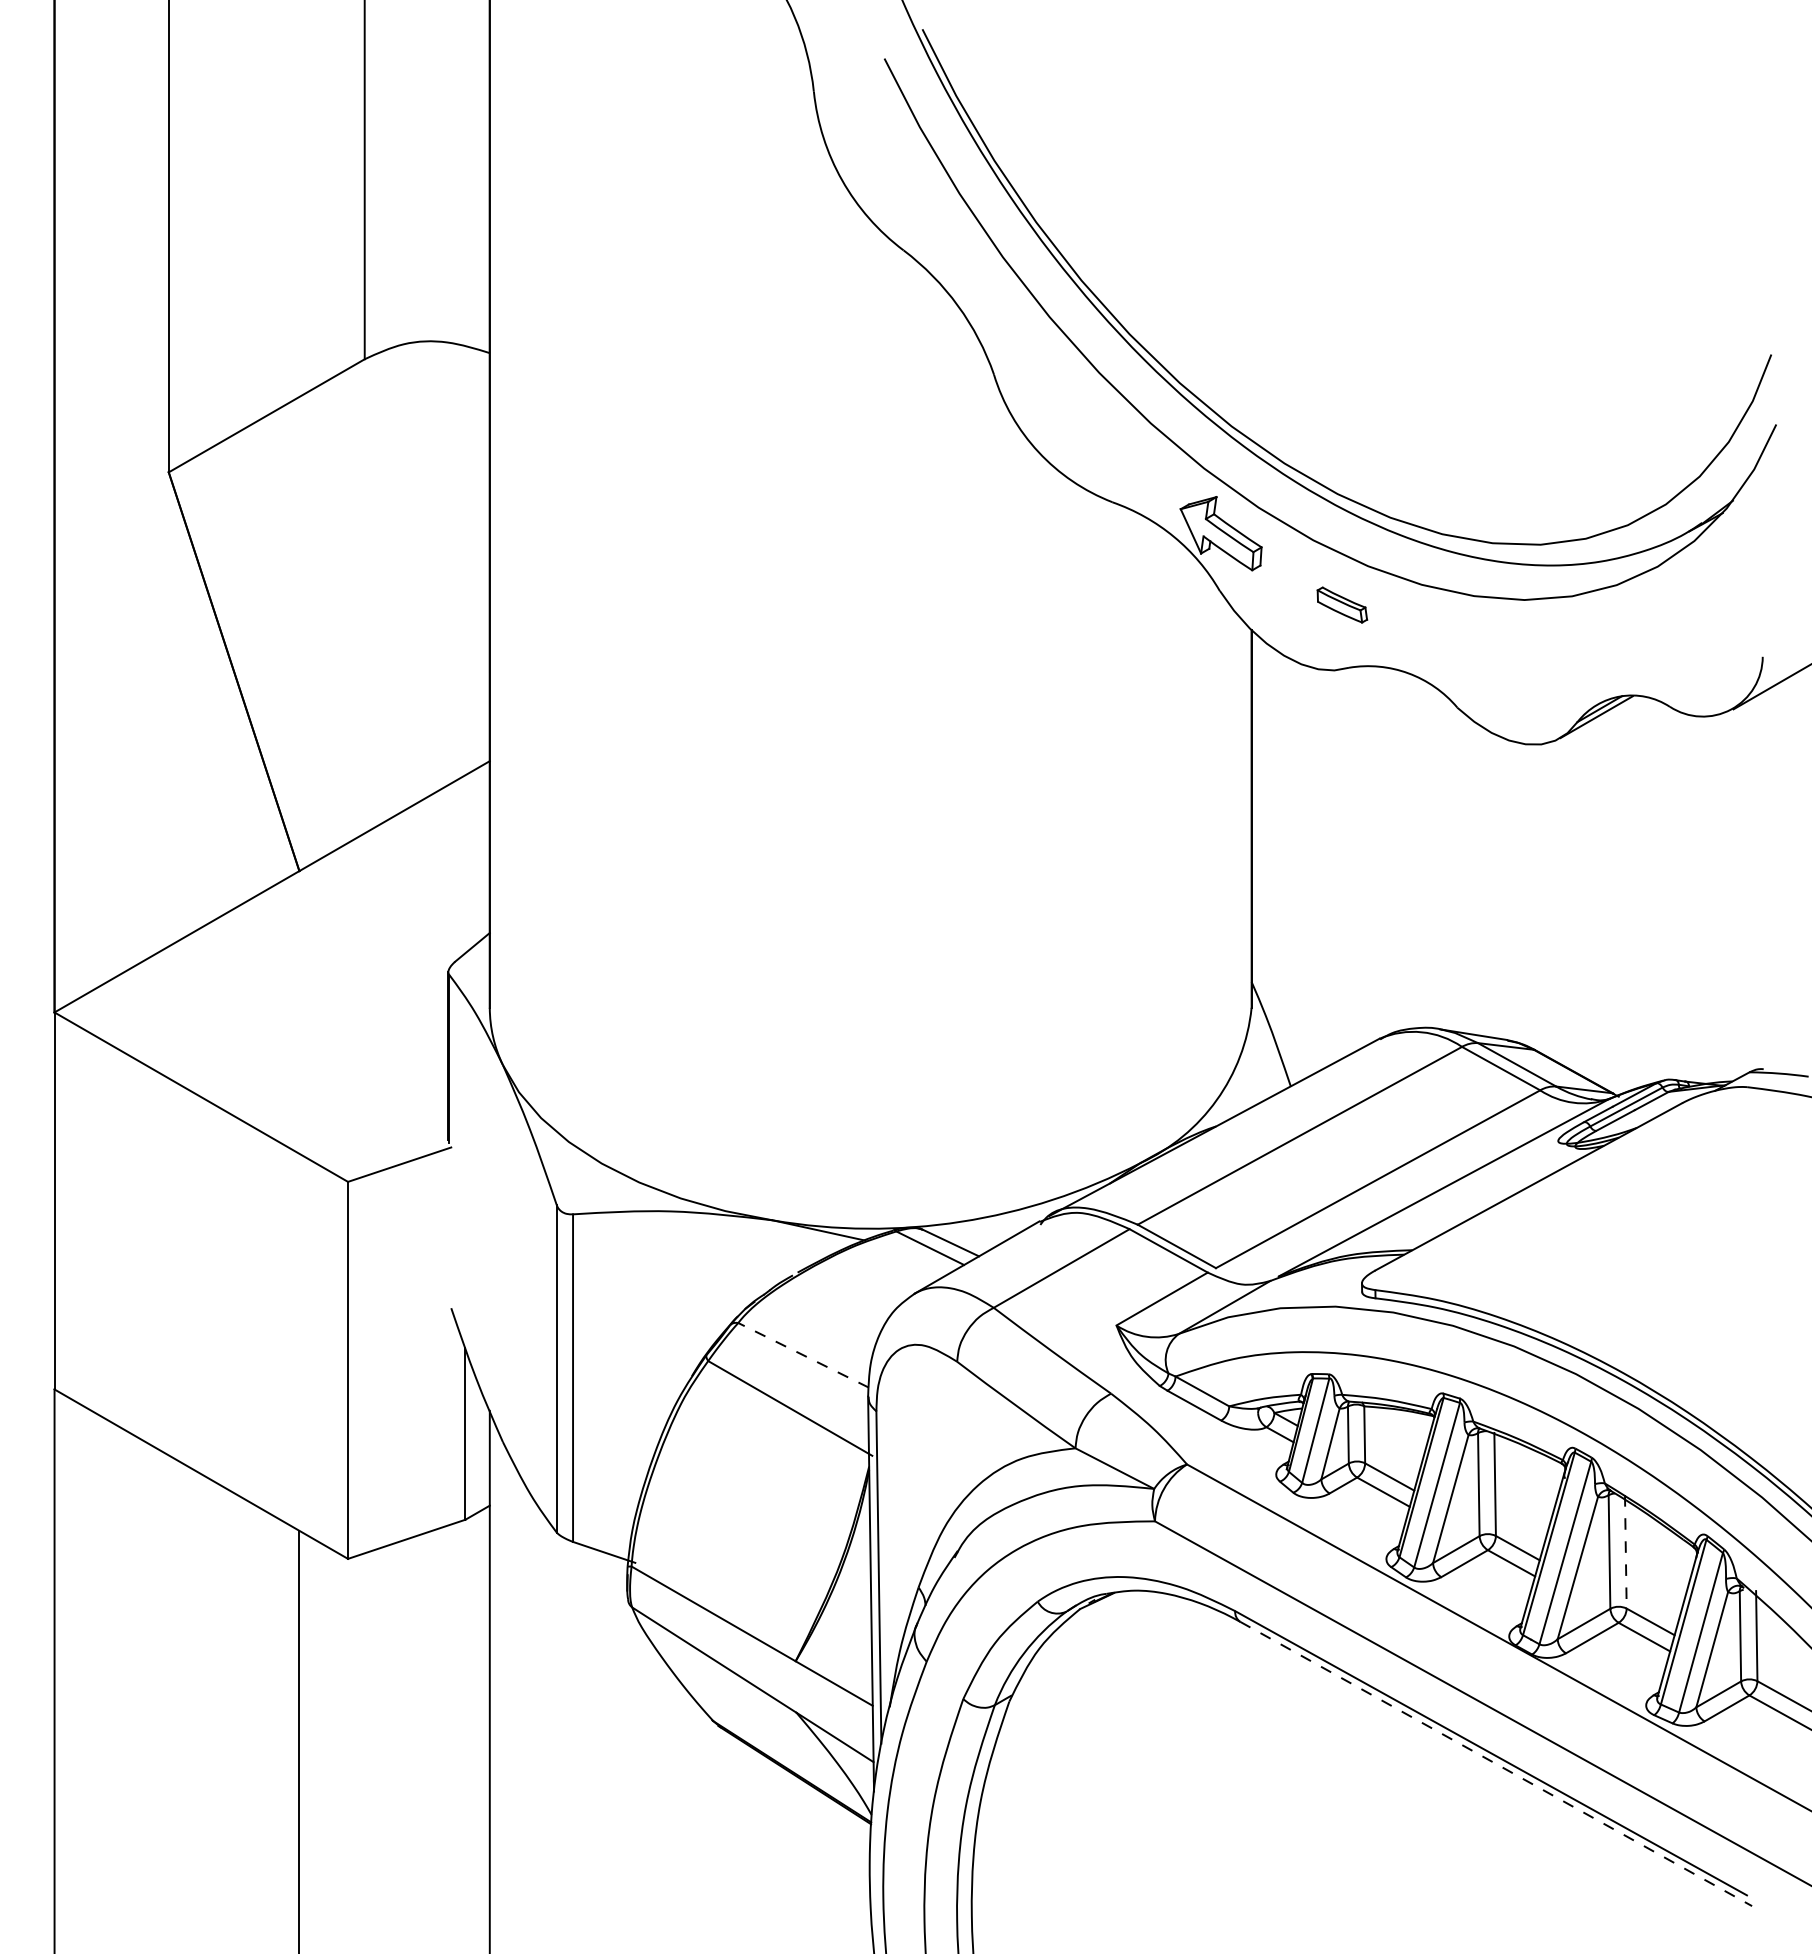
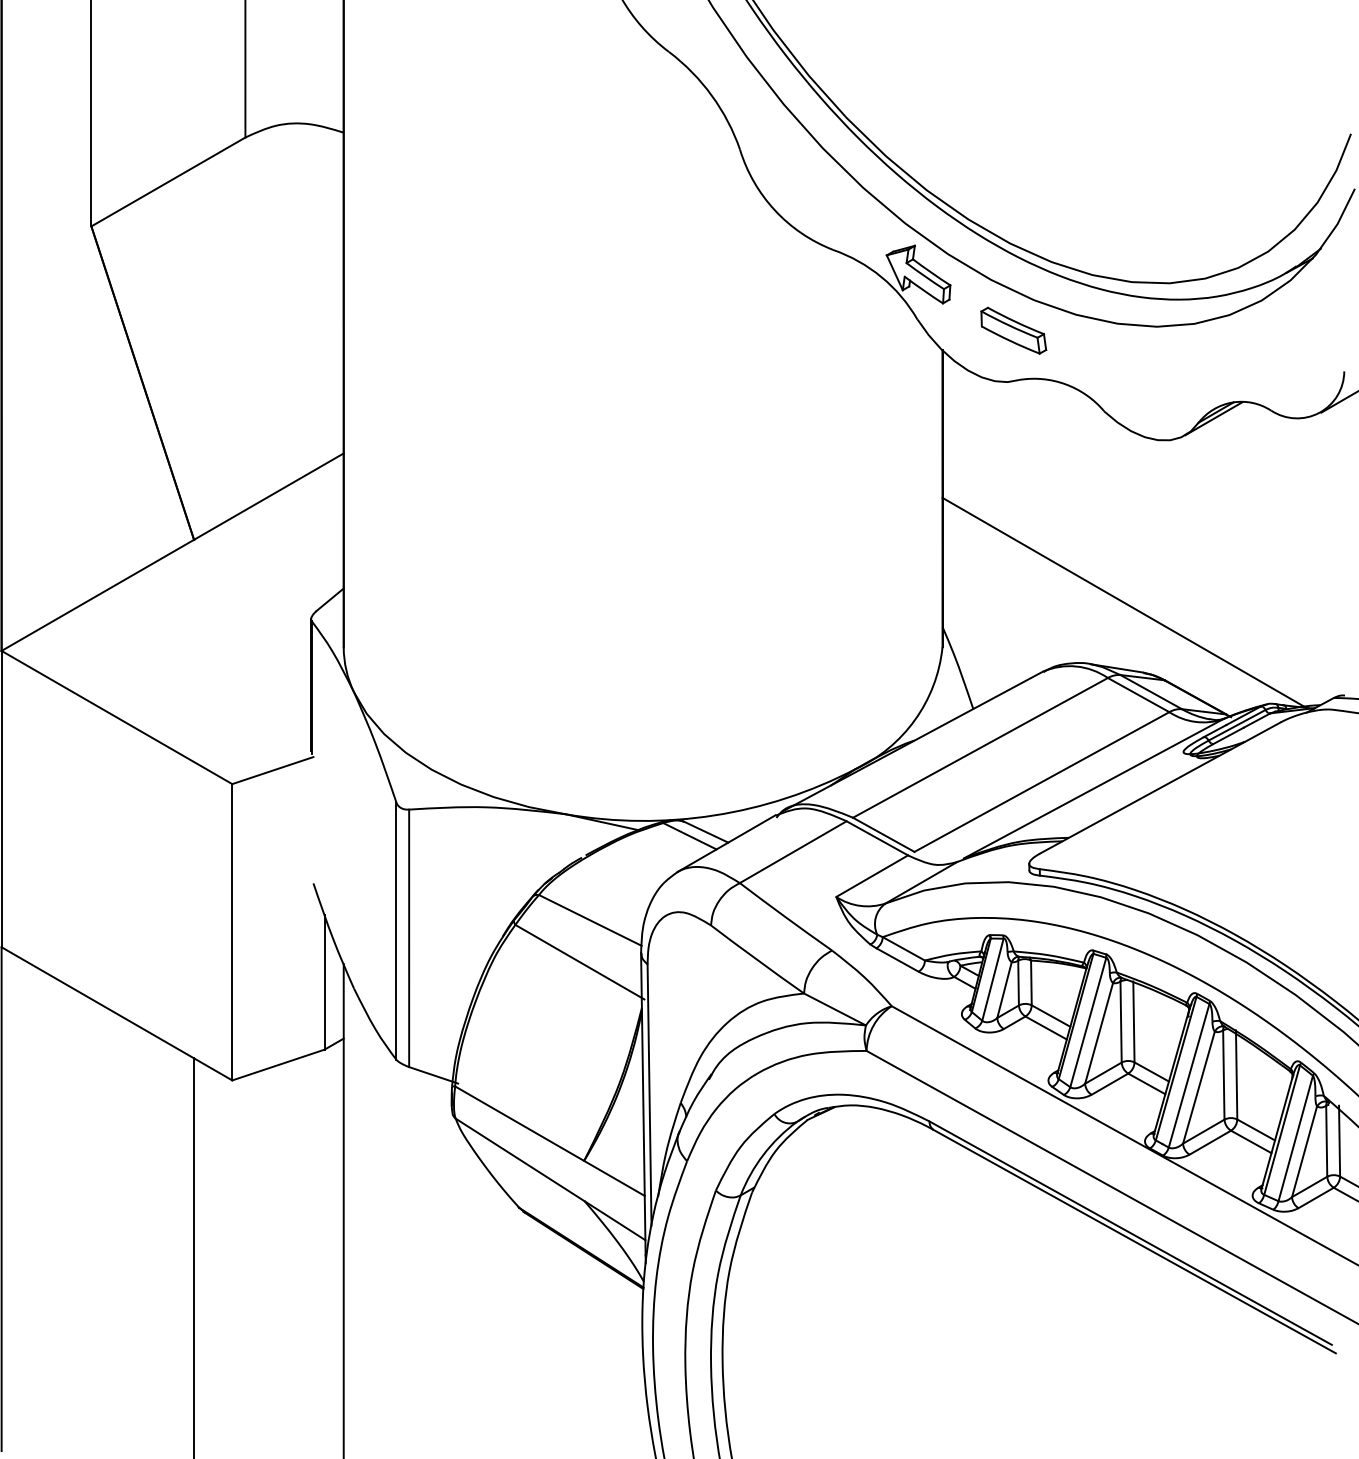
part: (1342, 604) -> (1013, 330), size x1.67
line: (1482, 950) -> (1123, 602), added
line: (803, 1355) -> (590, 920), dashed -> solid
line: (1625, 1551) -> (1236, 1074), dashed -> solid
line: (1496, 1764) -> (1134, 1242), dashed -> solid

